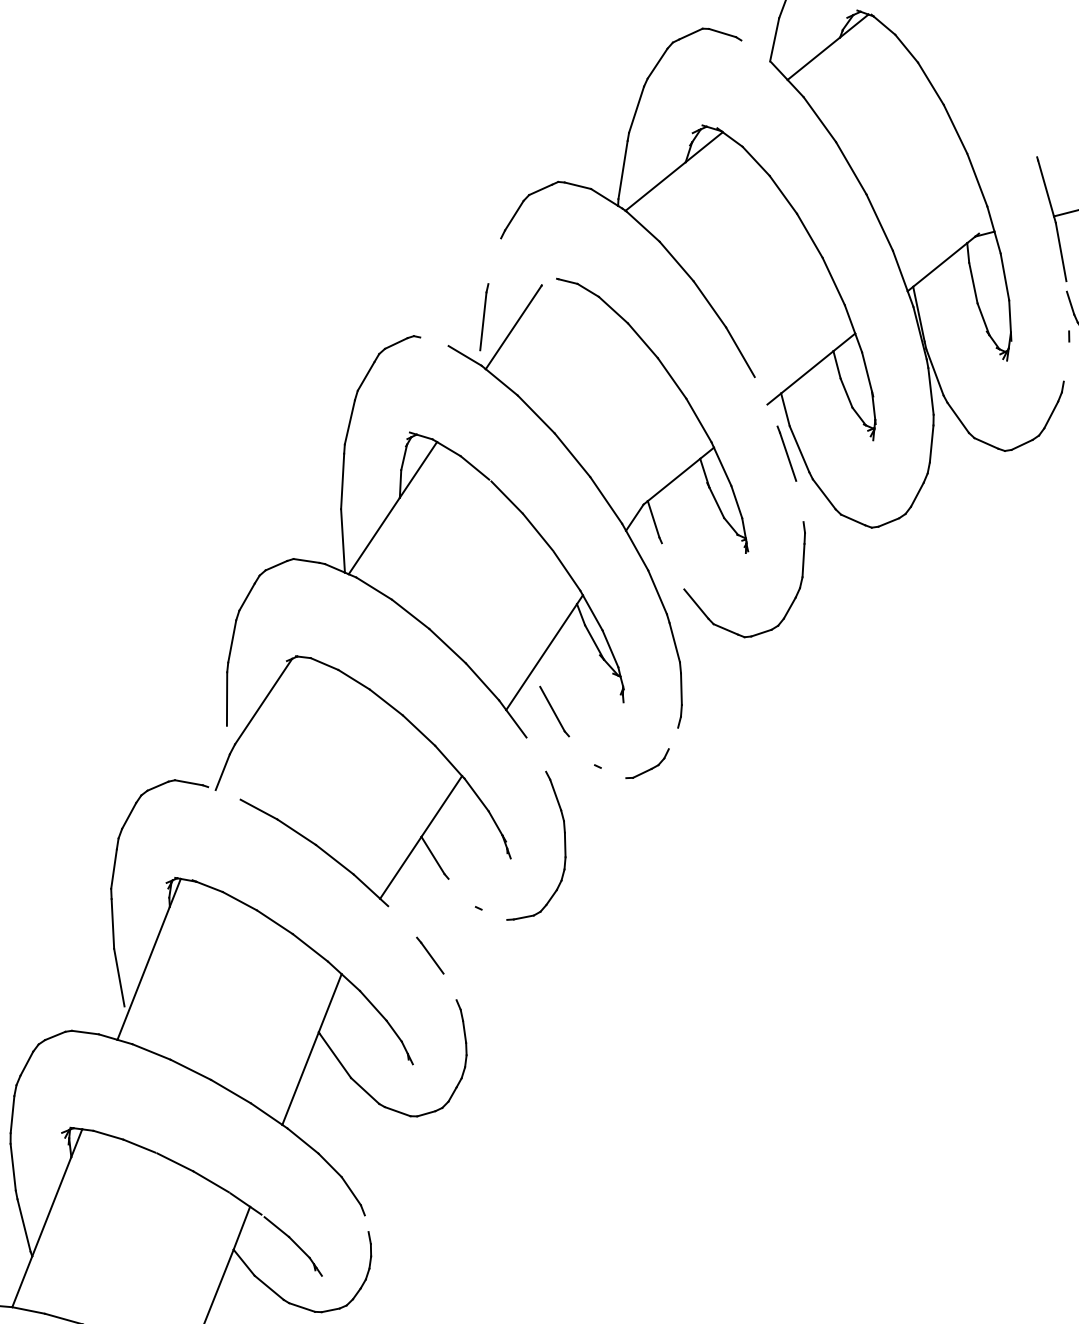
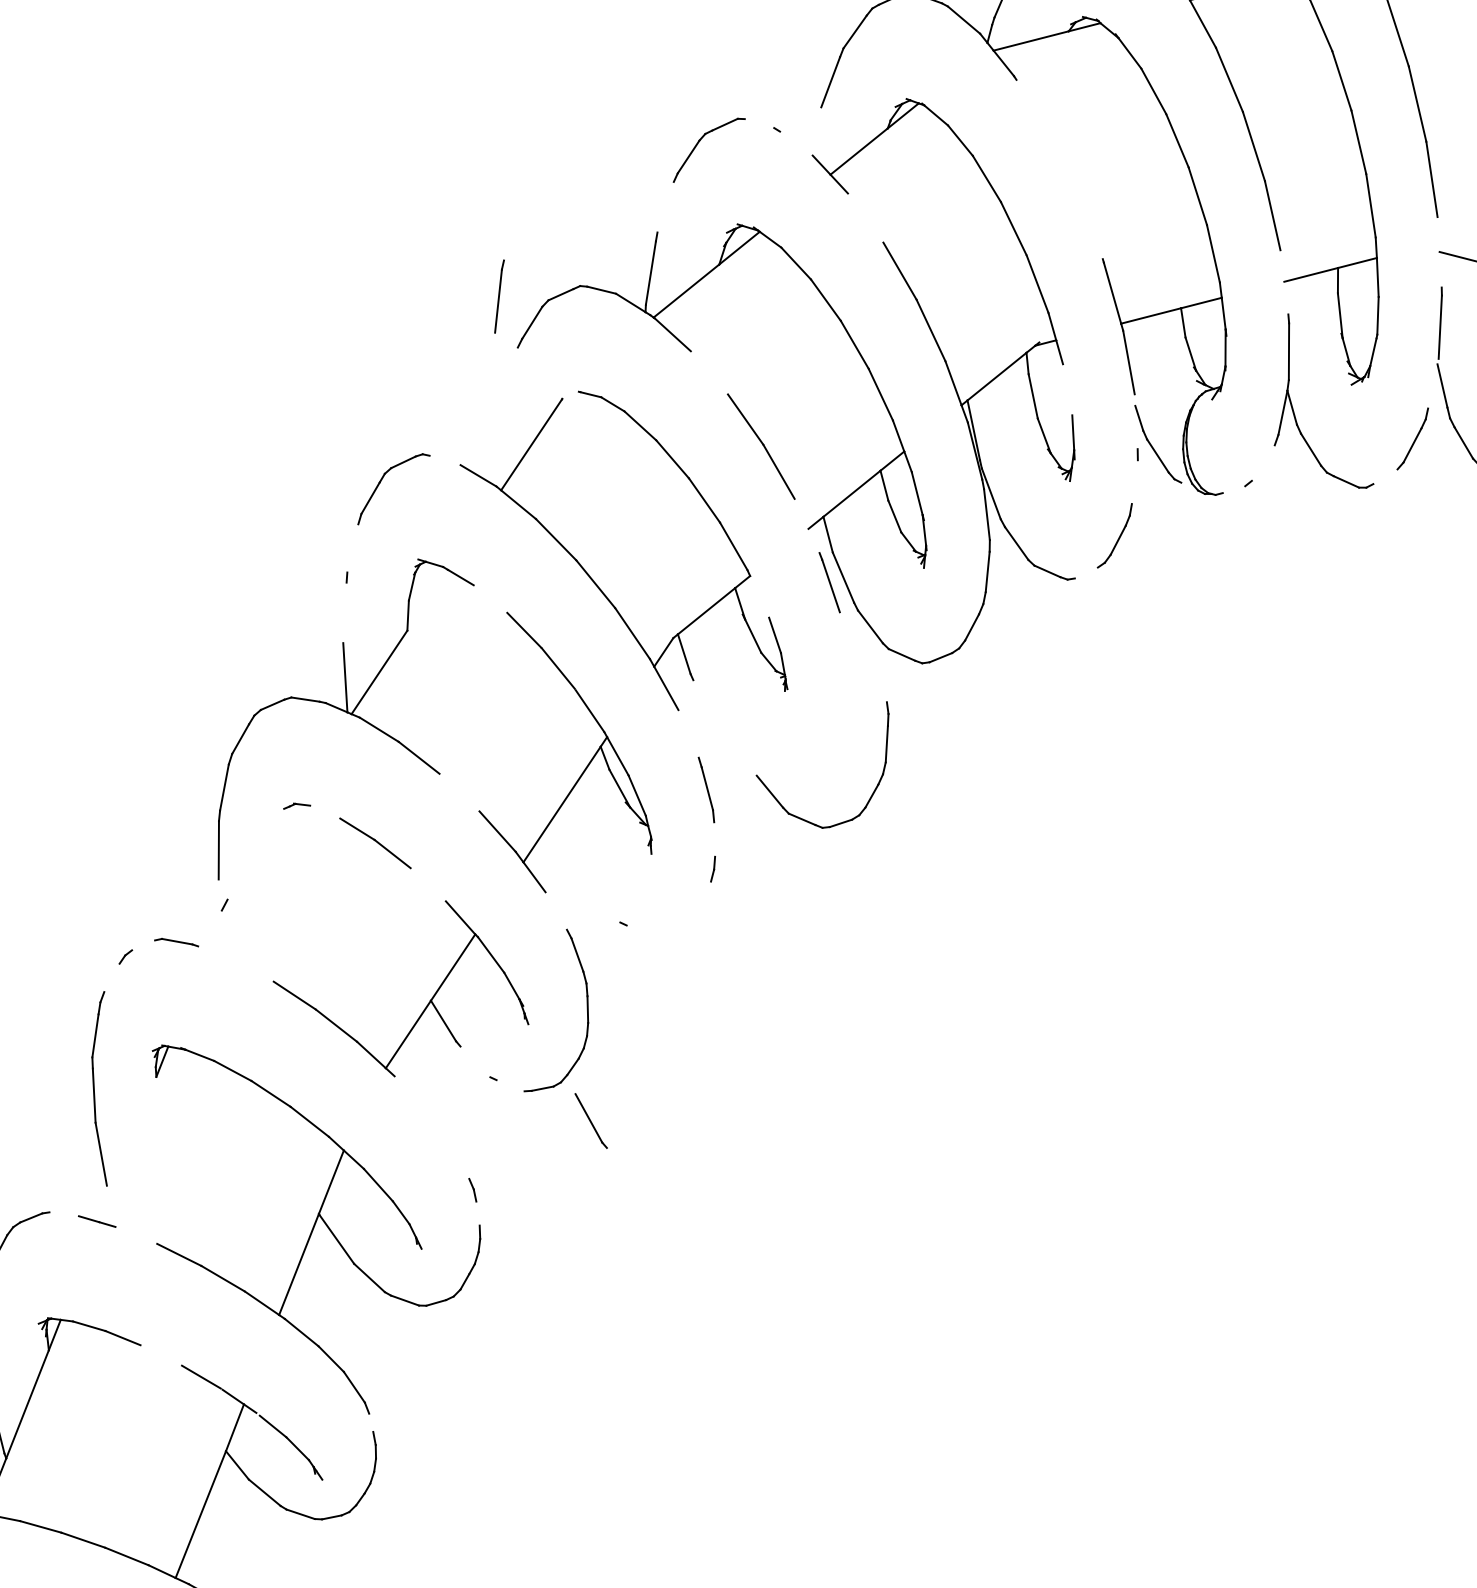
line: (722, 32) -> (759, 123), removed
line: (774, 39) -> (816, 130), removed
line: (636, 109) -> (665, 206), removed
line: (819, 119) -> (865, 217), removed
line: (675, 261) -> (708, 372), removed
line: (1004, 276) -> (1067, 389), removed
line: (484, 317) -> (499, 296), moved
line: (349, 422) -> (352, 548), removed
line: (1021, 444) -> (1085, 572), removed
line: (722, 466) -> (759, 596), removed
line: (474, 467) -> (488, 597), removed
line: (418, 469) -> (427, 599), removed
line: (342, 481) -> (344, 612), removed
line: (657, 591) -> (688, 733), removed
part: (706, 613) -> (780, 802), moved
line: (447, 646) -> (459, 792), removed
line: (324, 663) -> (325, 811), removed
line: (681, 689) -> (714, 839), removed
line: (263, 701) -> (258, 852), removed
part: (553, 711) -> (590, 1120), moved
line: (418, 730) -> (427, 884), removed
part: (649, 768) -> (679, 926), removed
line: (222, 771) -> (213, 929), removed
line: (158, 786) -> (143, 945), removed
line: (258, 809) -> (253, 970), removed
line: (128, 815) -> (111, 977), removed
line: (430, 954) -> (440, 1129), removed
line: (143, 973) -> (127, 1149), removed
line: (464, 1031) -> (477, 1213), removed
line: (84, 1032) -> (63, 1214), removed
line: (151, 1051) -> (136, 1234), removed
line: (174, 1161) -> (161, 1355), removed

